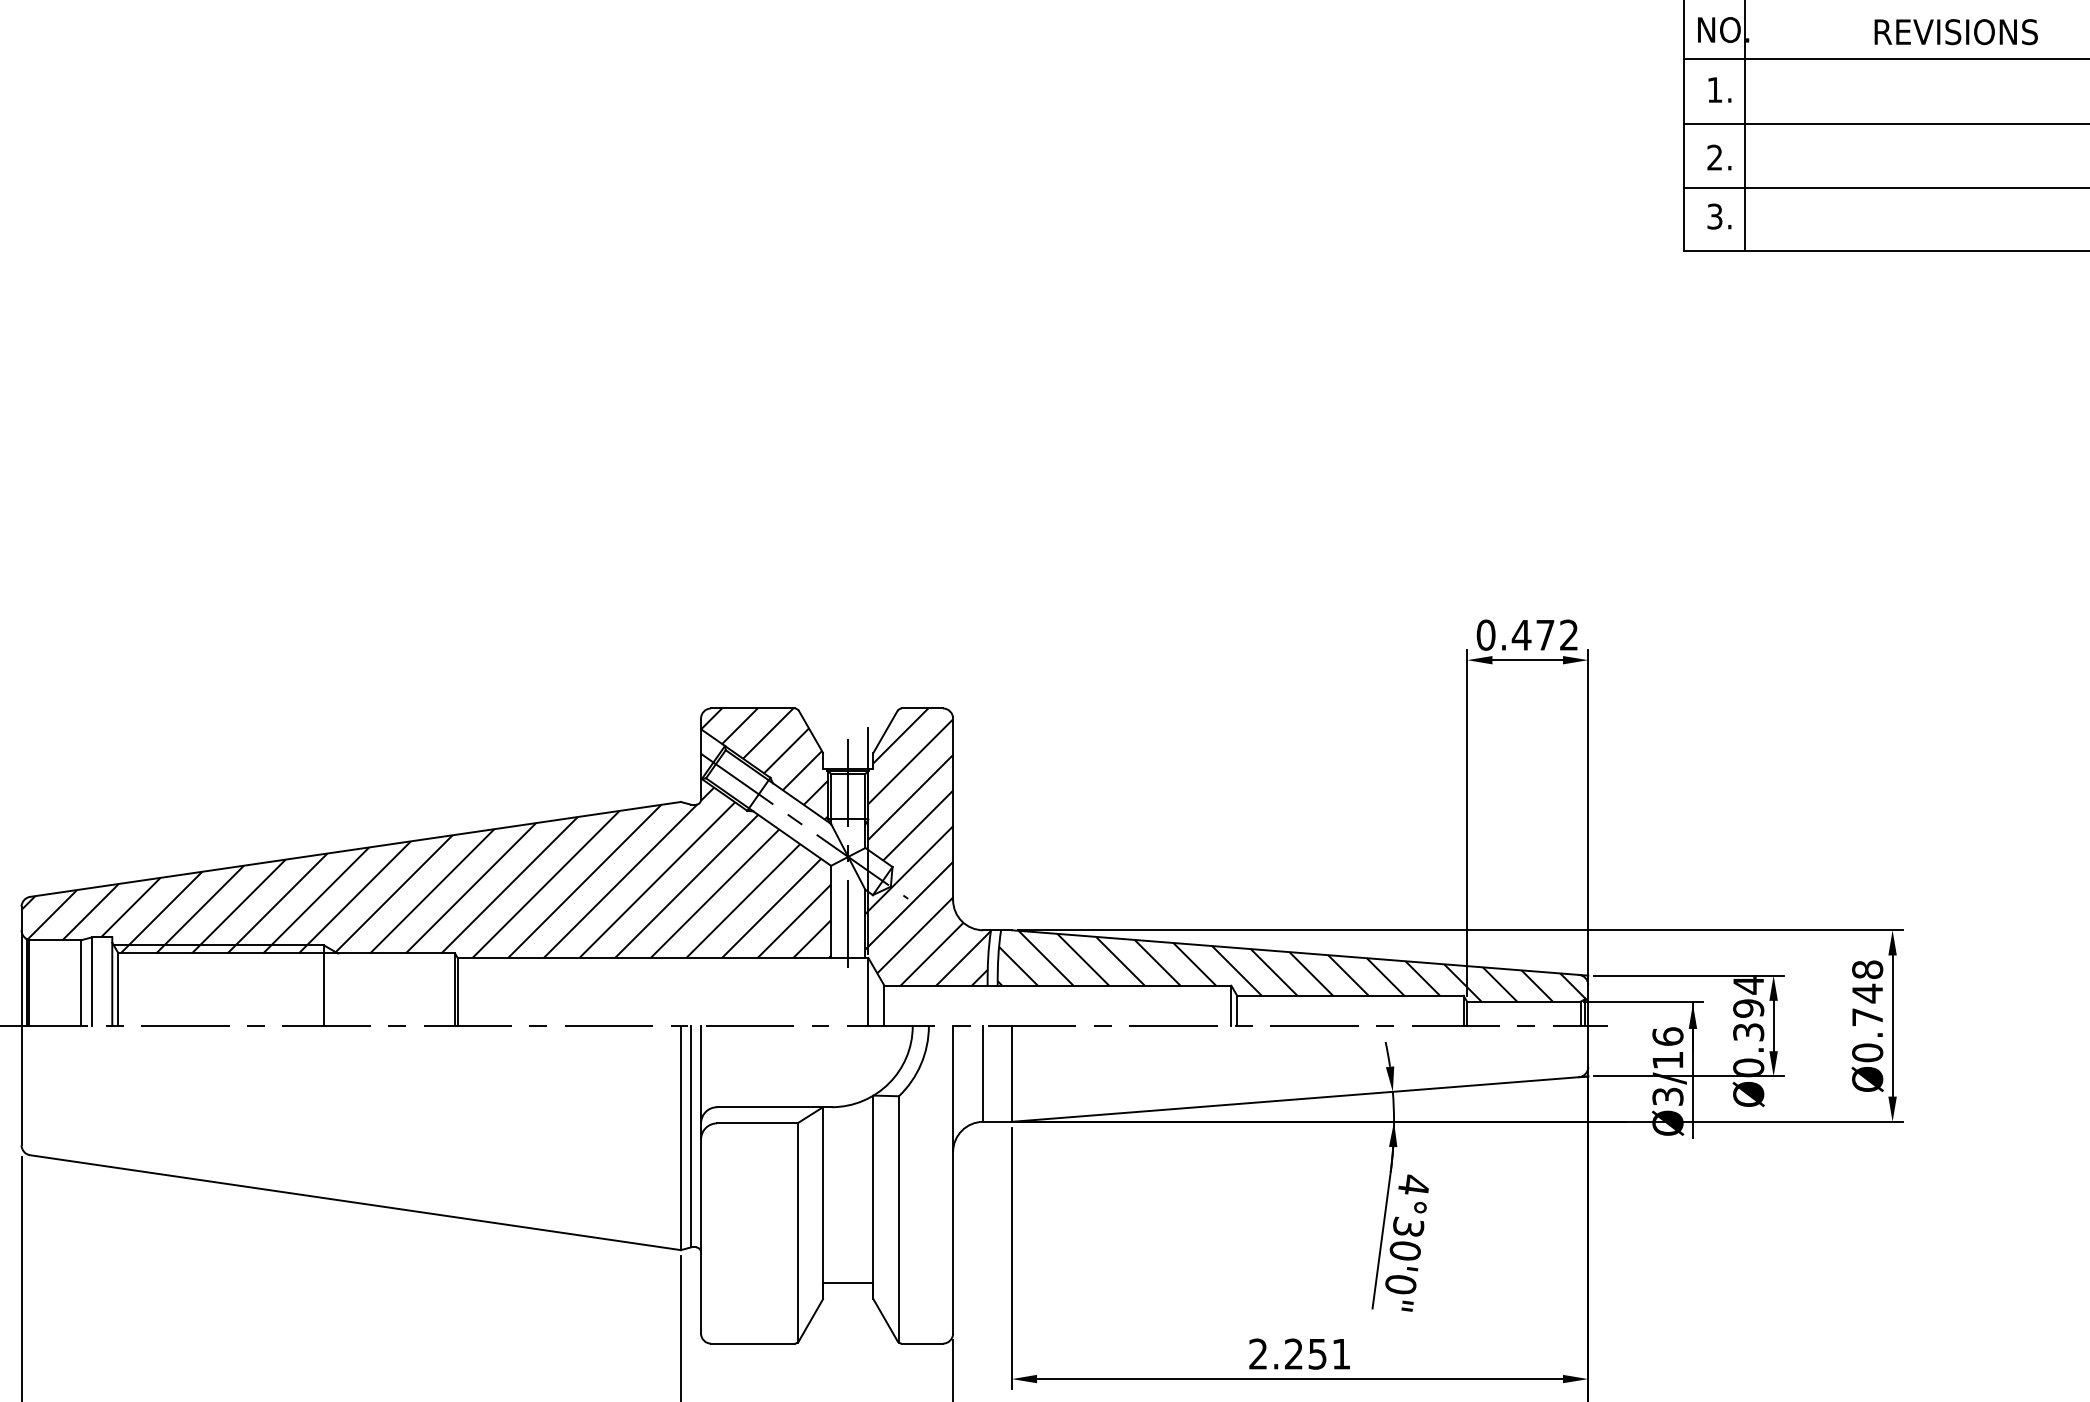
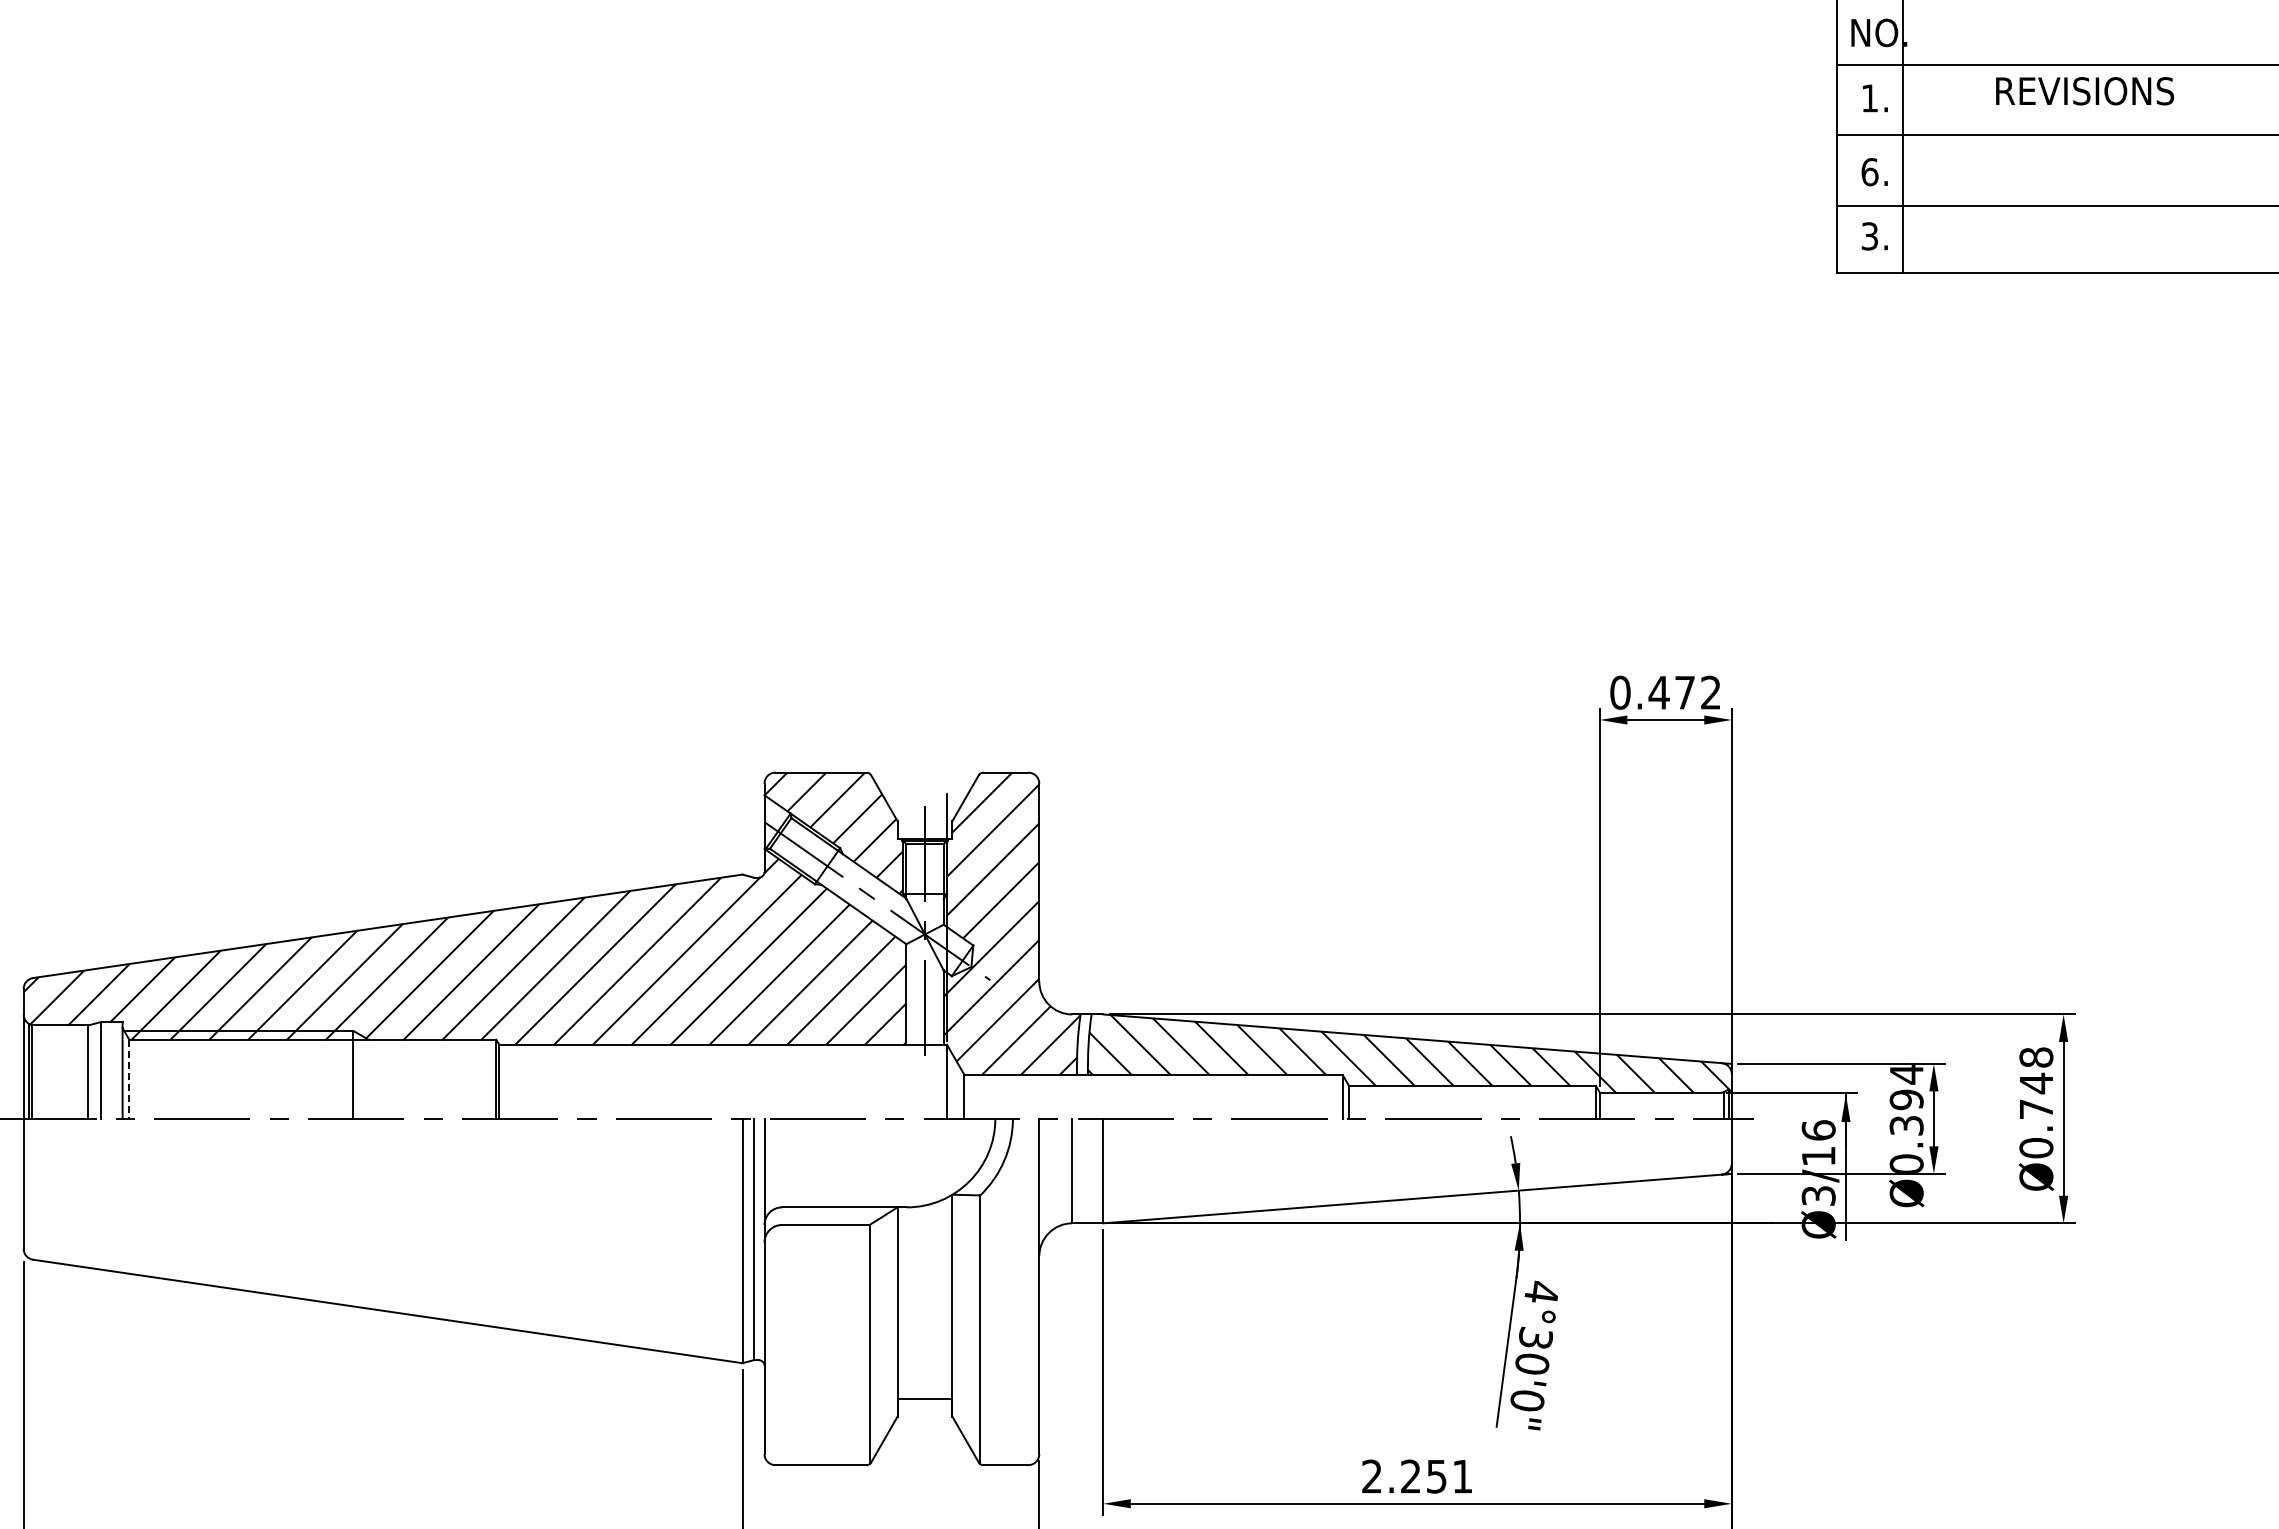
text: (1956, 32) -> (2085, 91), moved
text: (1714, 158) -> (1869, 172), 2. -> 6.
line: (118, 989) -> (129, 1079), solid -> dashed

